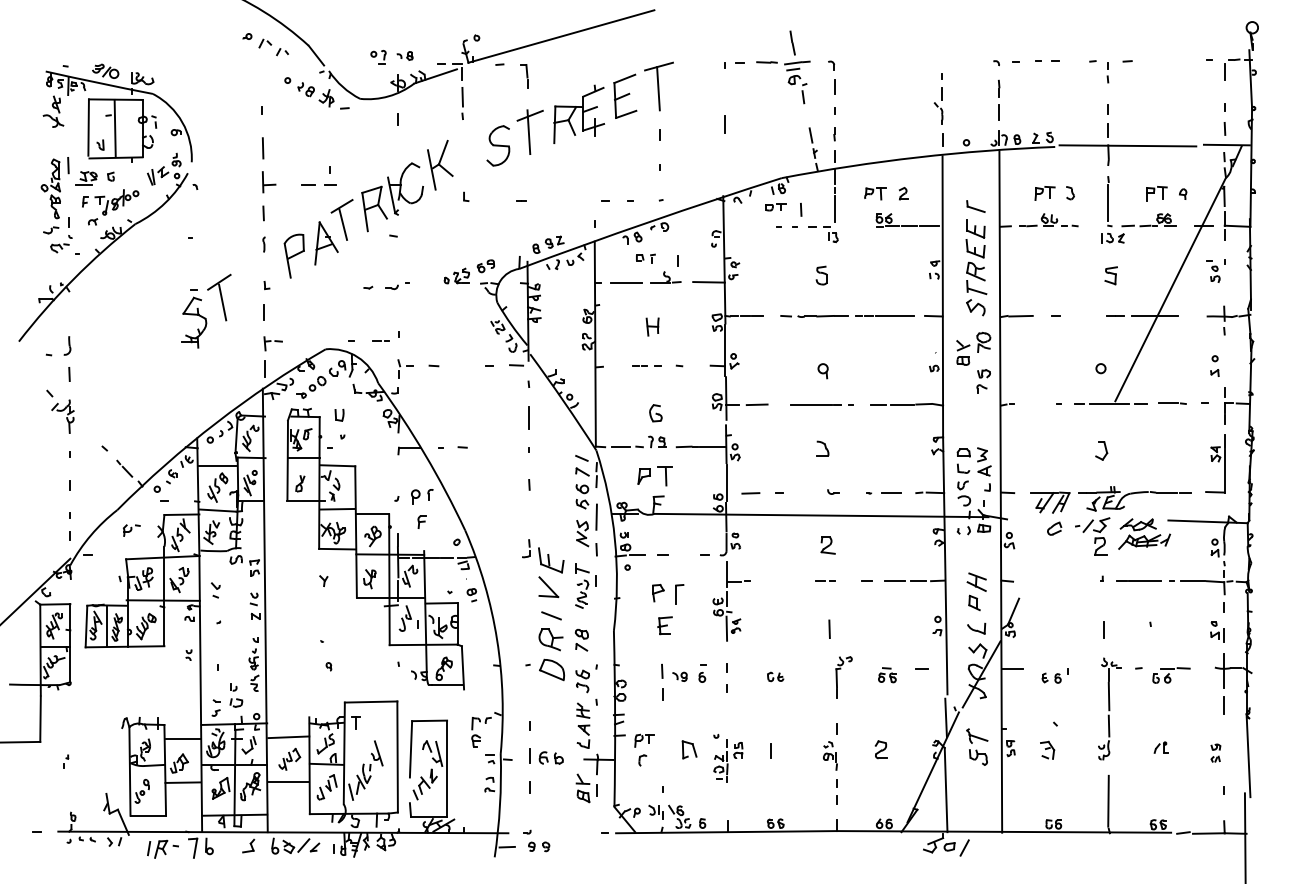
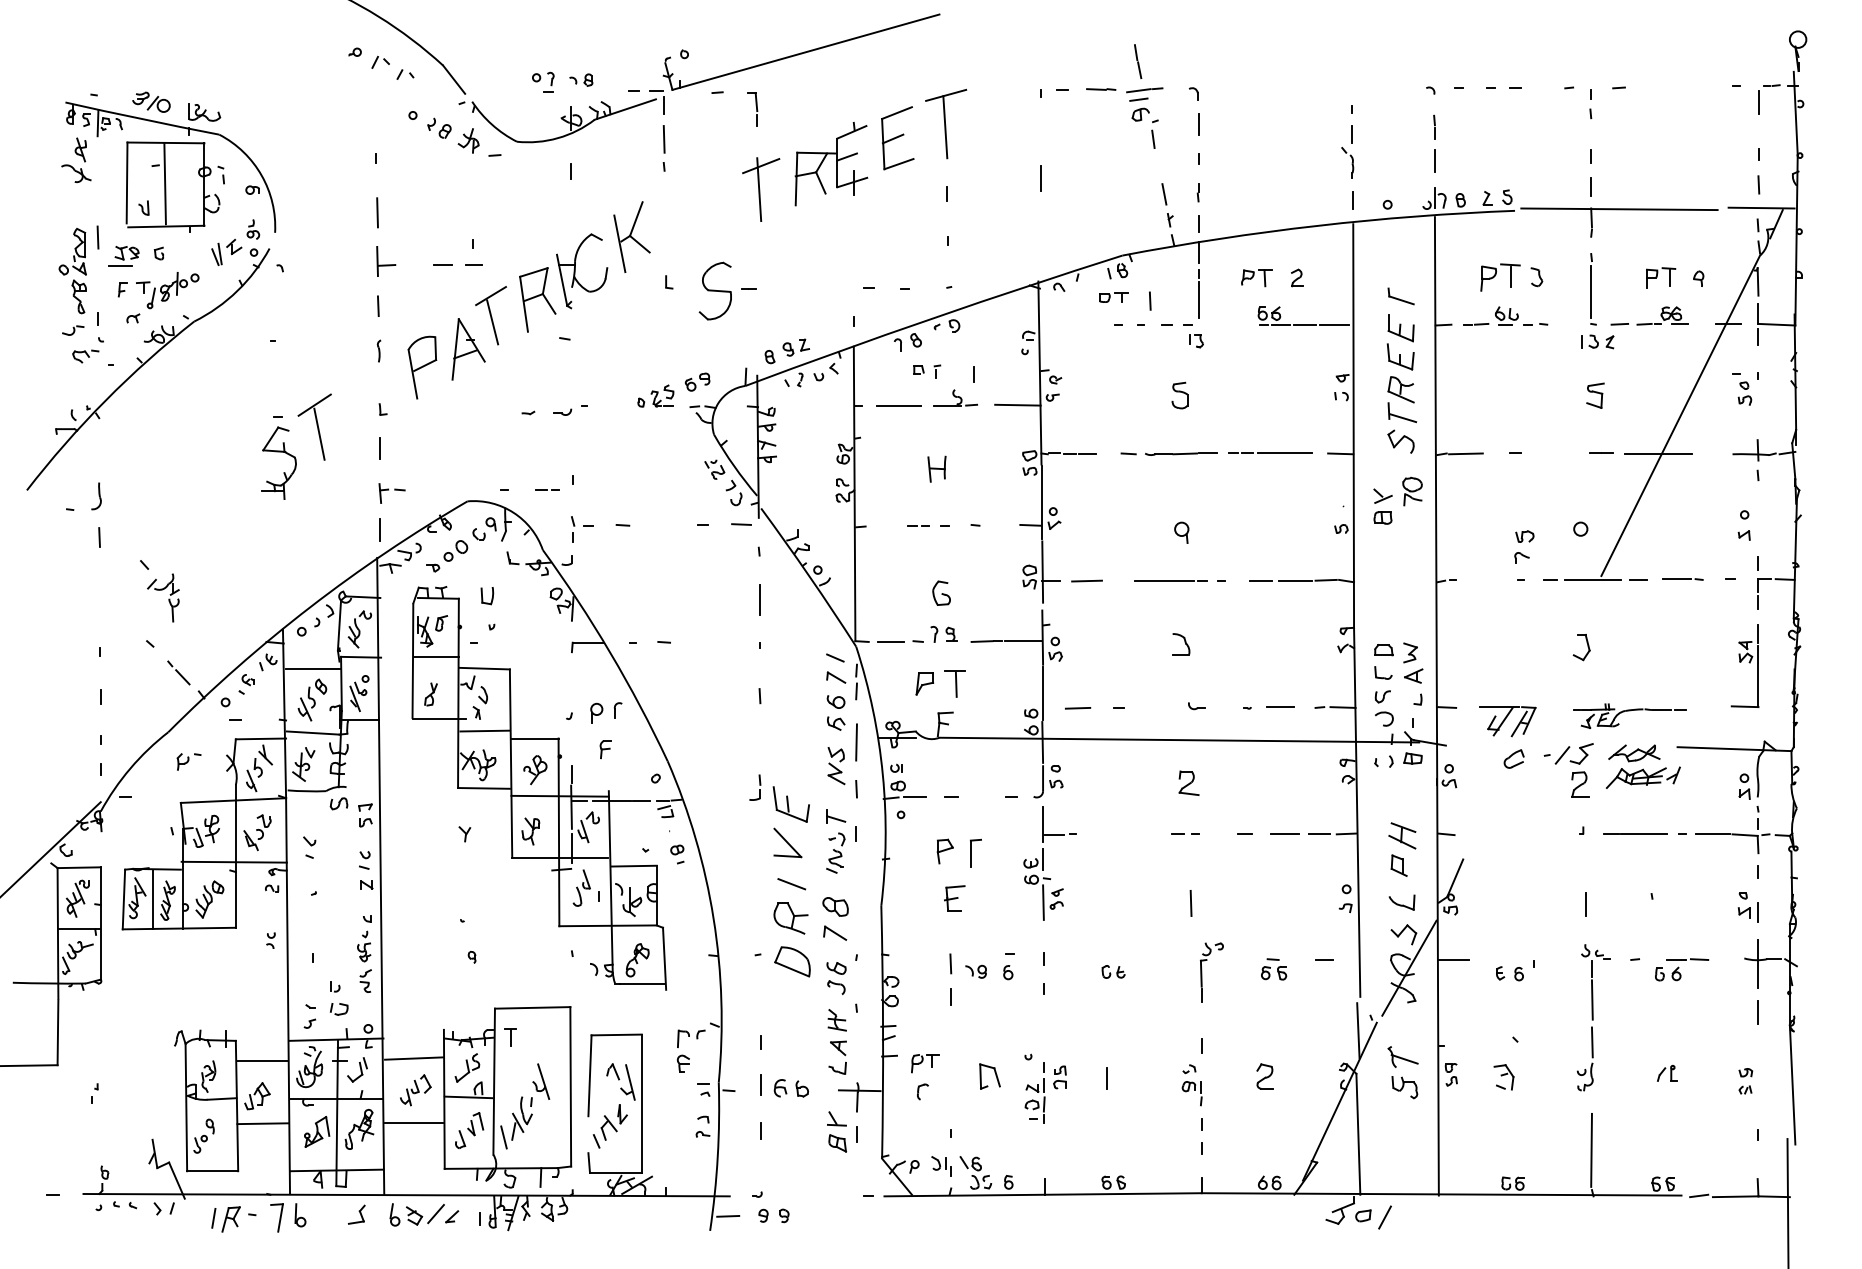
part: (498, 145) -> (715, 290), moved
part: (1044, 193) -> (1499, 277), size x1.4
part: (983, 381) -> (1524, 547), moved
part: (60, 411) -> (159, 590), moved
part: (1134, 498) -> (1628, 715), size x0.7
part: (581, 640) -> (834, 919), size x1.4

